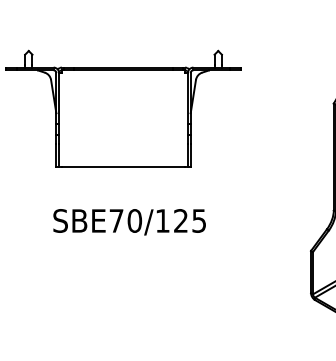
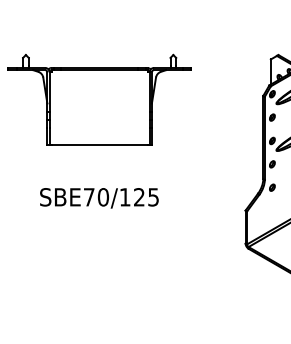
text: (129, 222) -> (99, 198), moved

